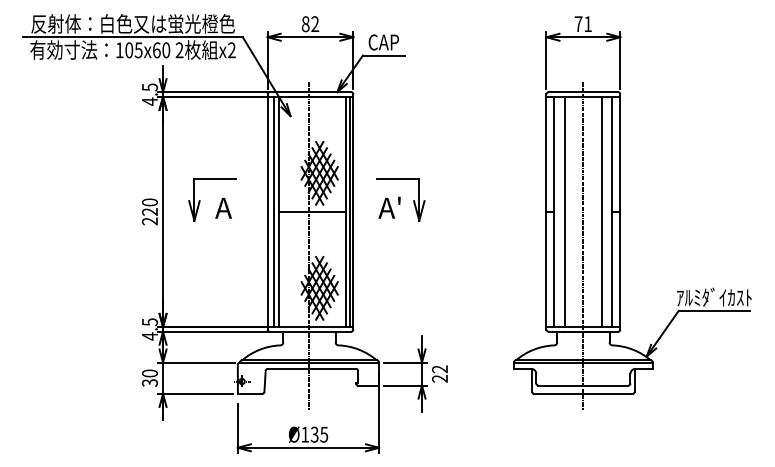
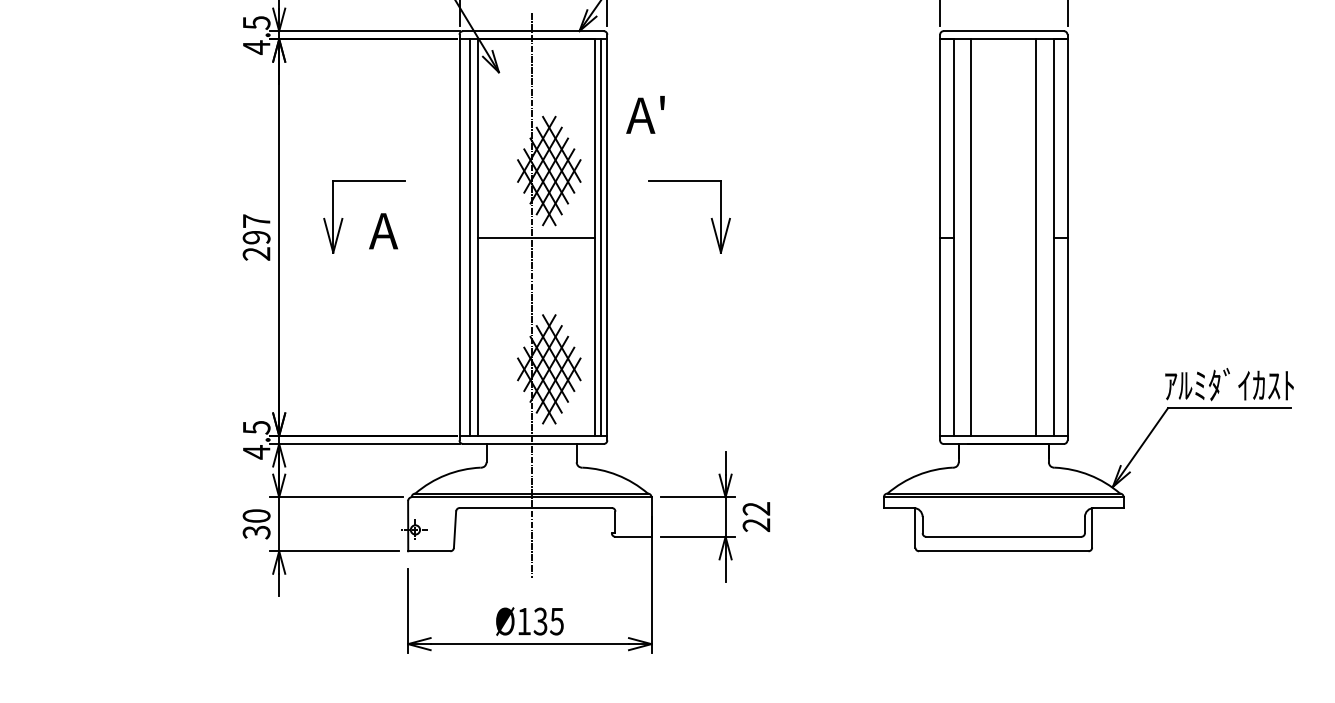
text: (149, 206) -> (255, 228), 220 -> 297
text: (389, 207) -> (645, 114), moved
line: (583, 245) -> (1003, 295), removed

